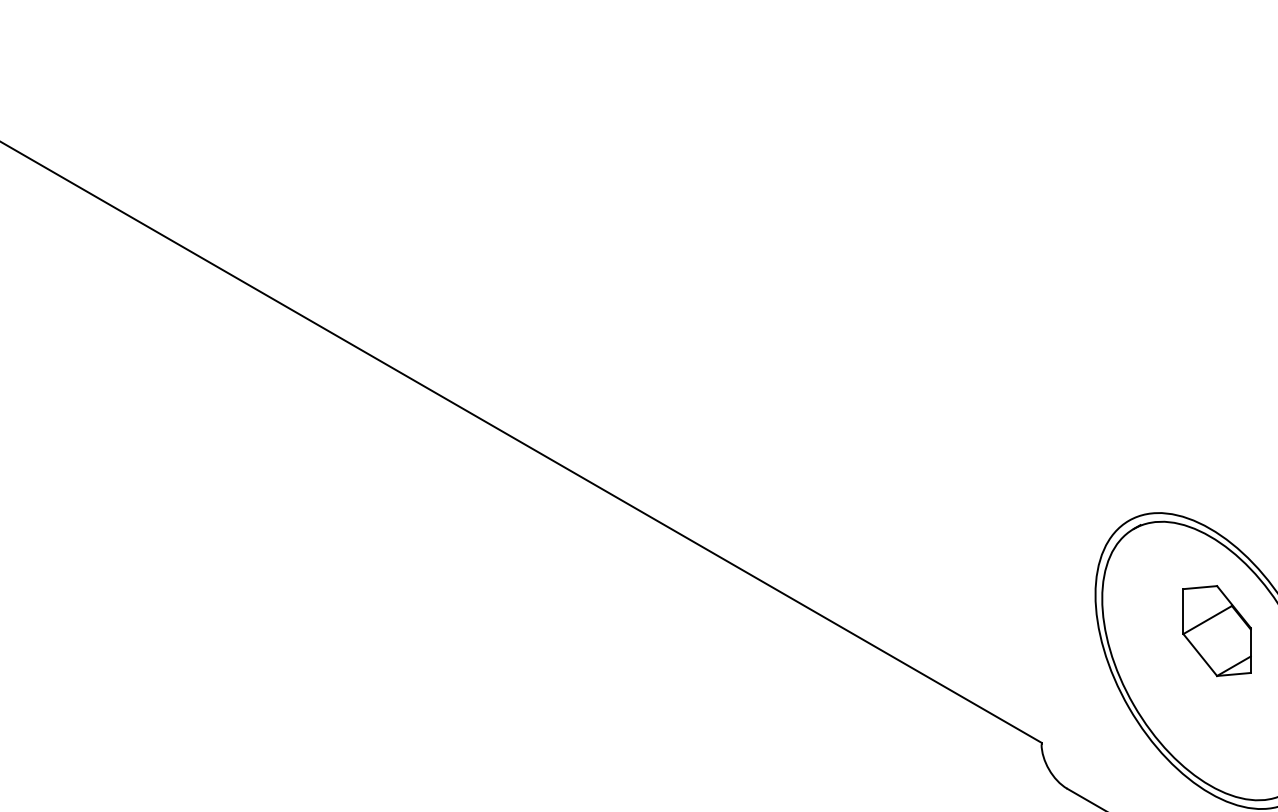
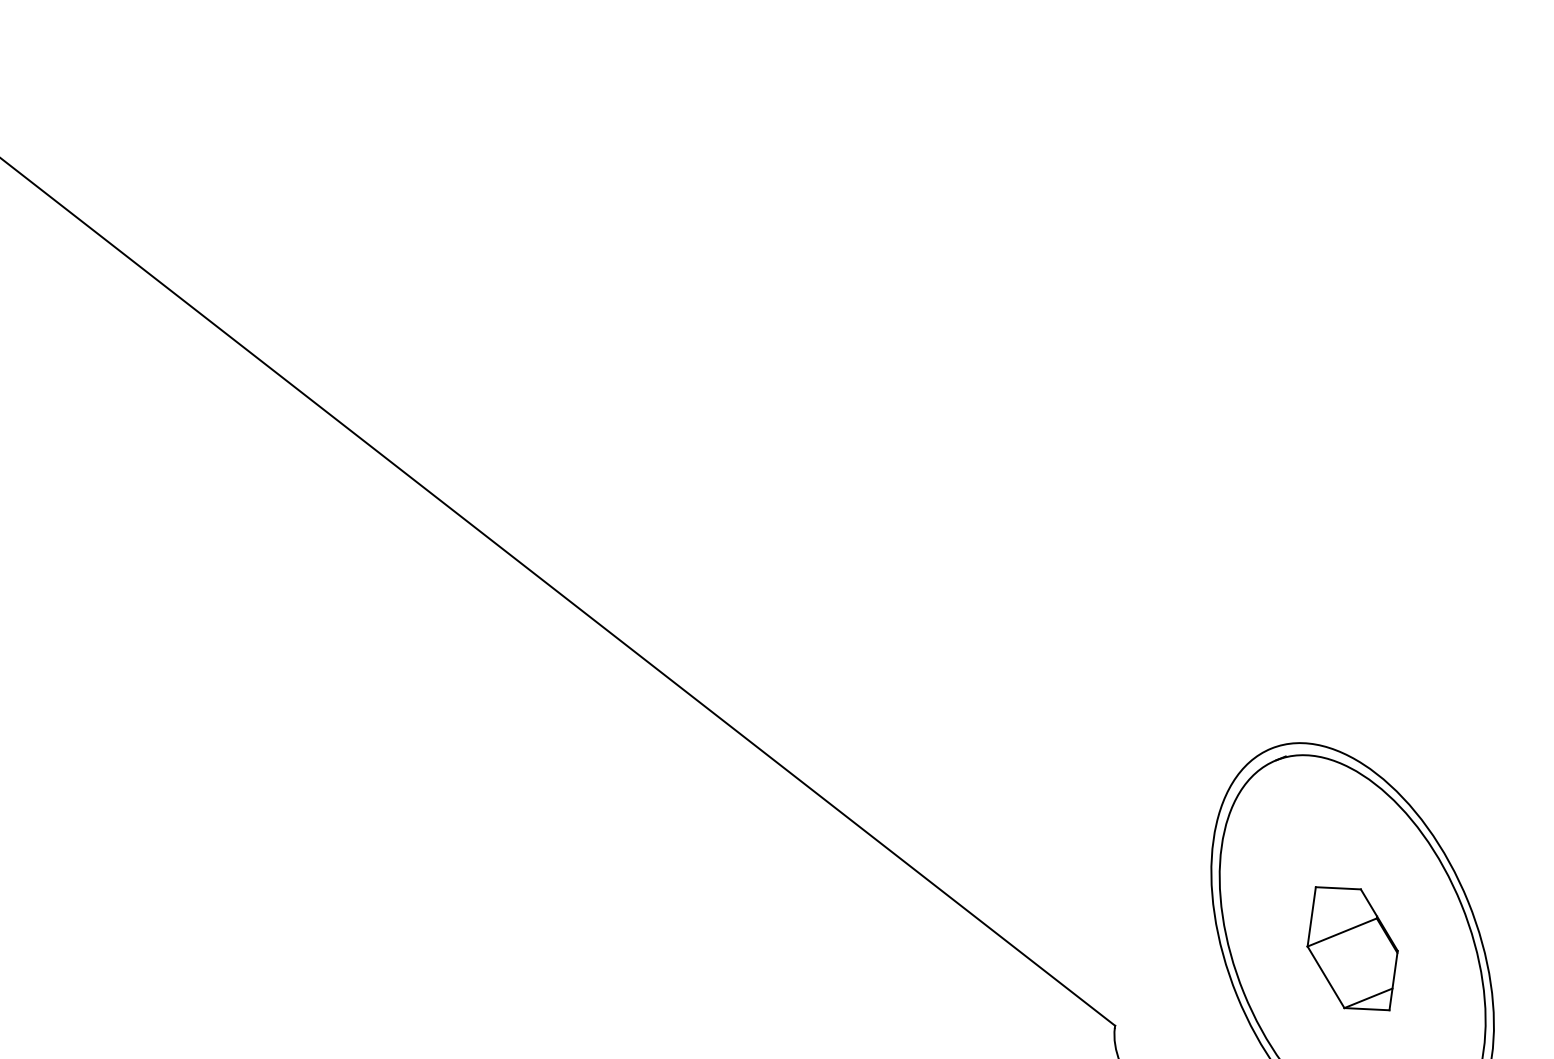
part: (1216, 631) -> (1351, 949), moved

